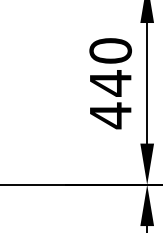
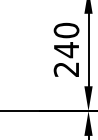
text: (108, 115) -> (65, 69), 440 -> 240

